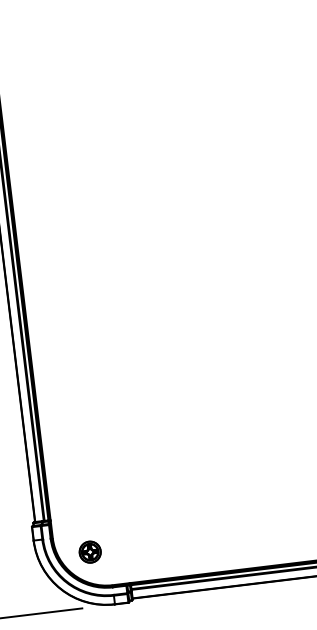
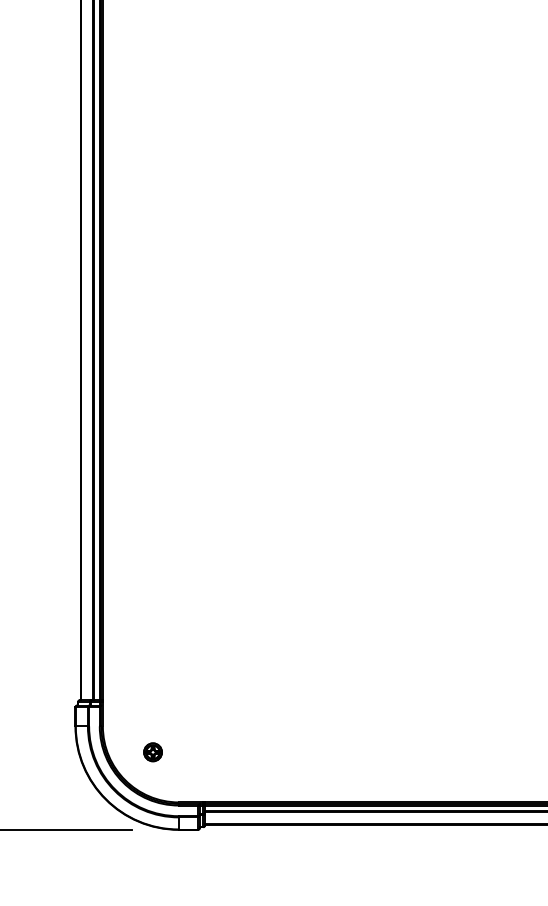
part: (89, 552) -> (152, 752), size x0.6

